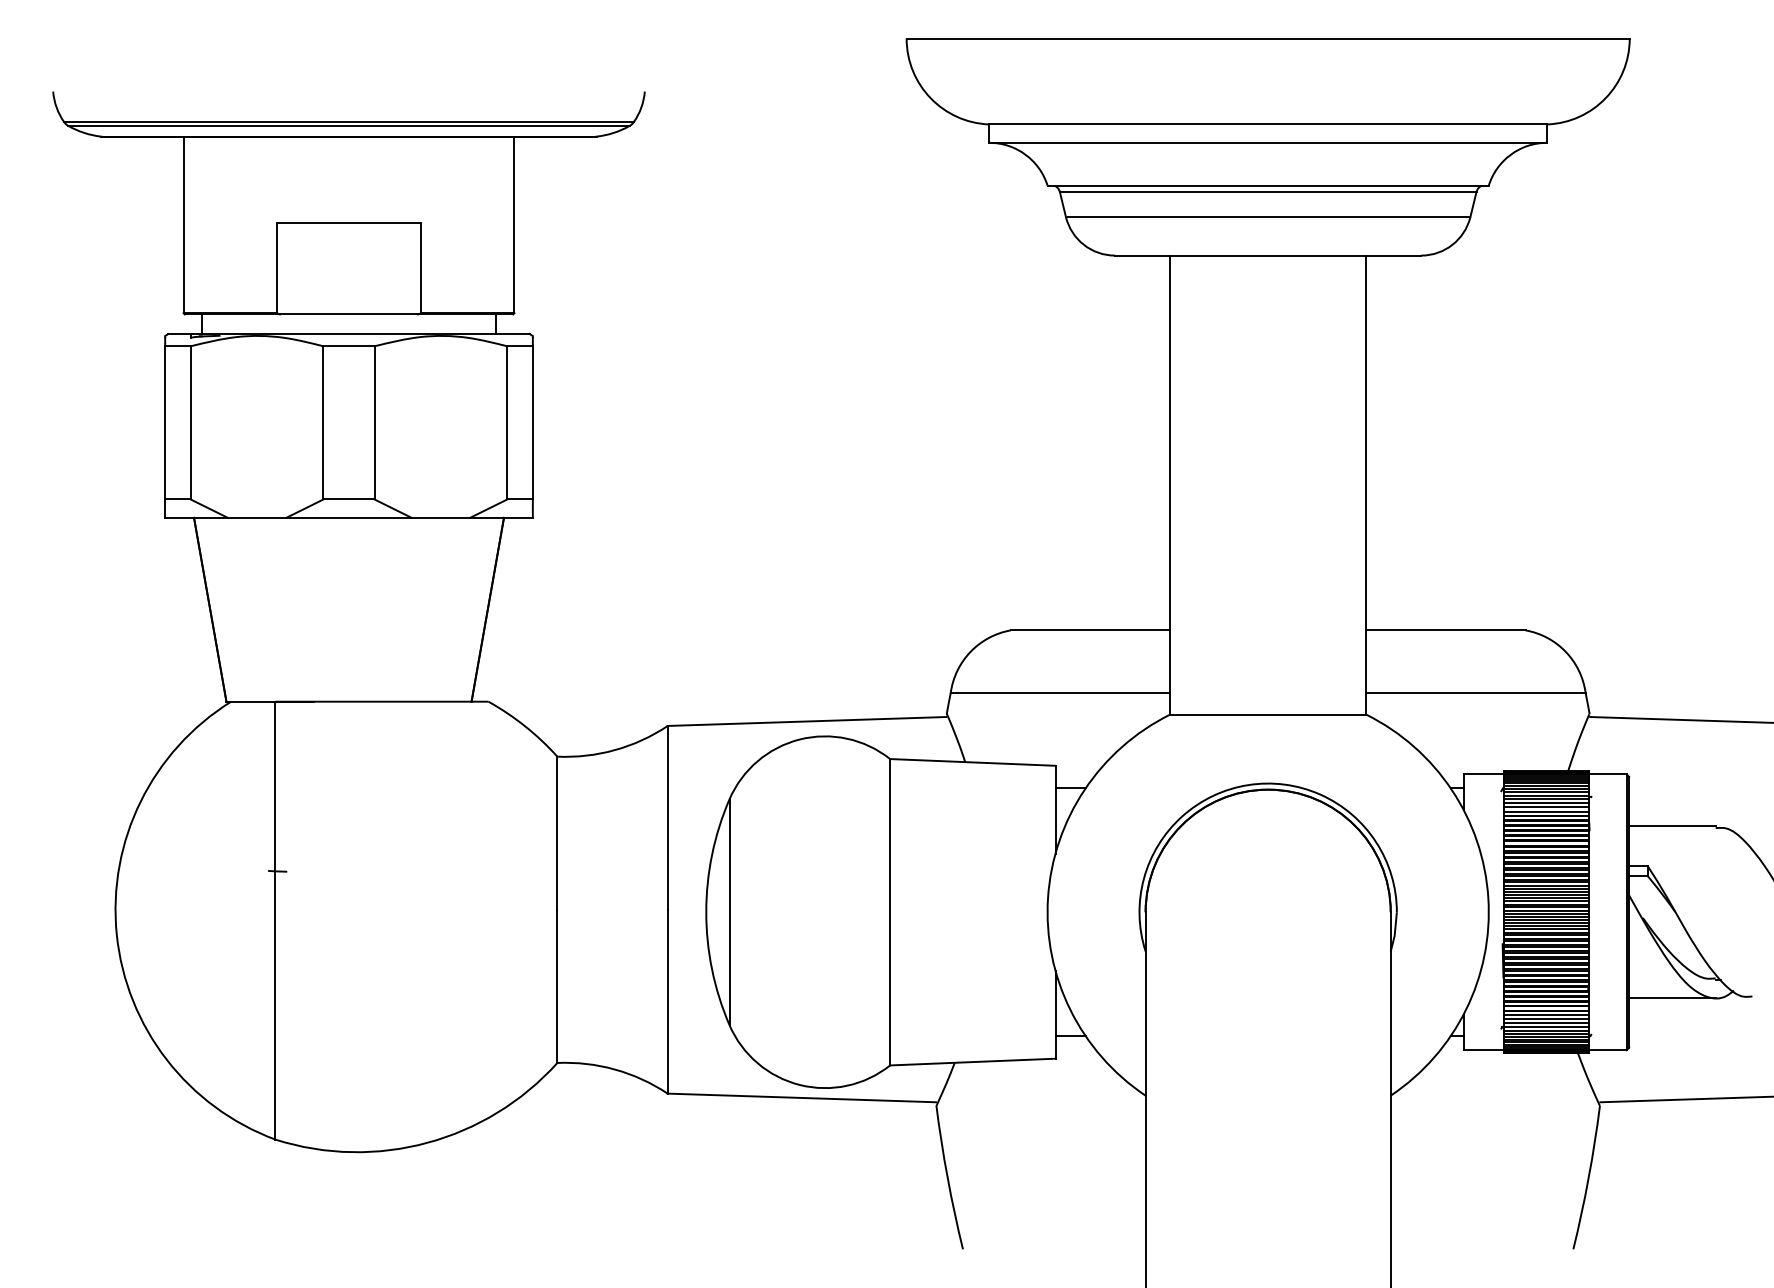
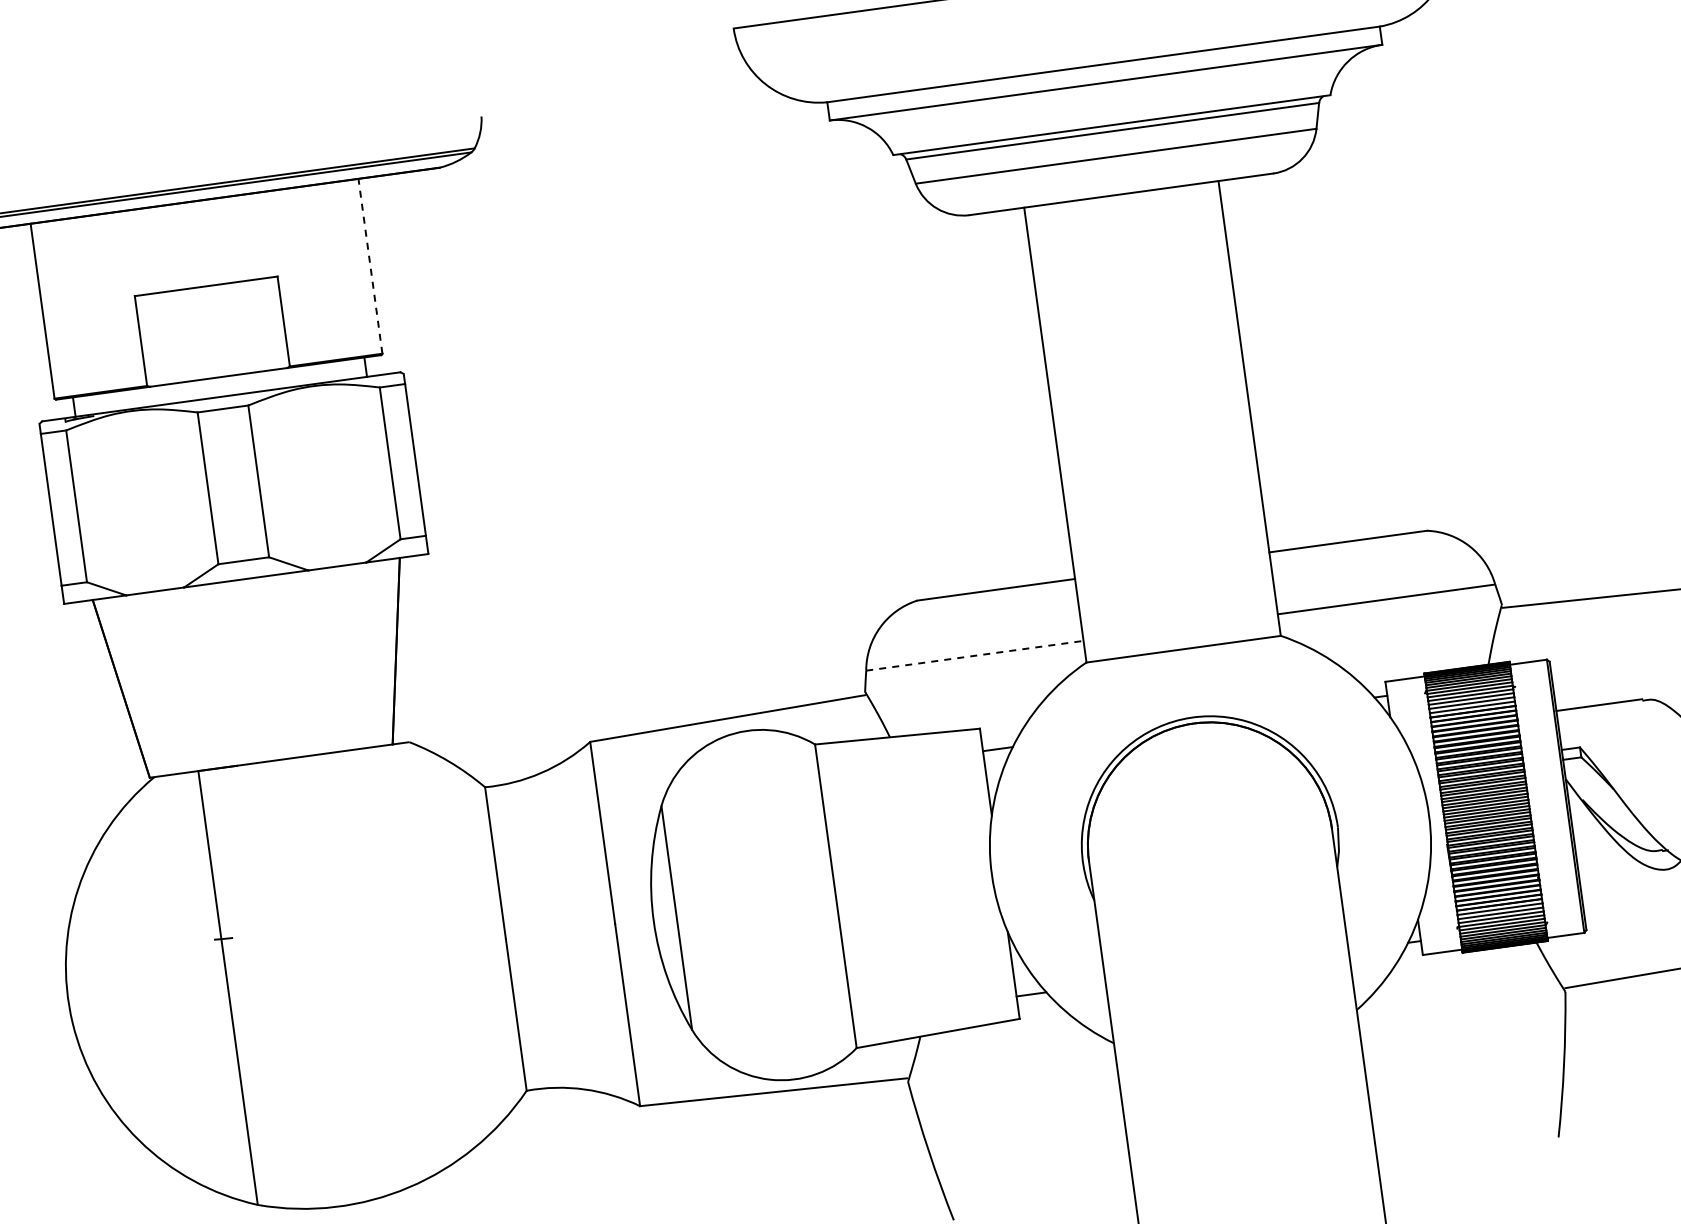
line: (514, 224) -> (370, 265), solid -> dashed
line: (1060, 692) -> (974, 655), solid -> dashed
line: (1672, 998) -> (1622, 875), removed

